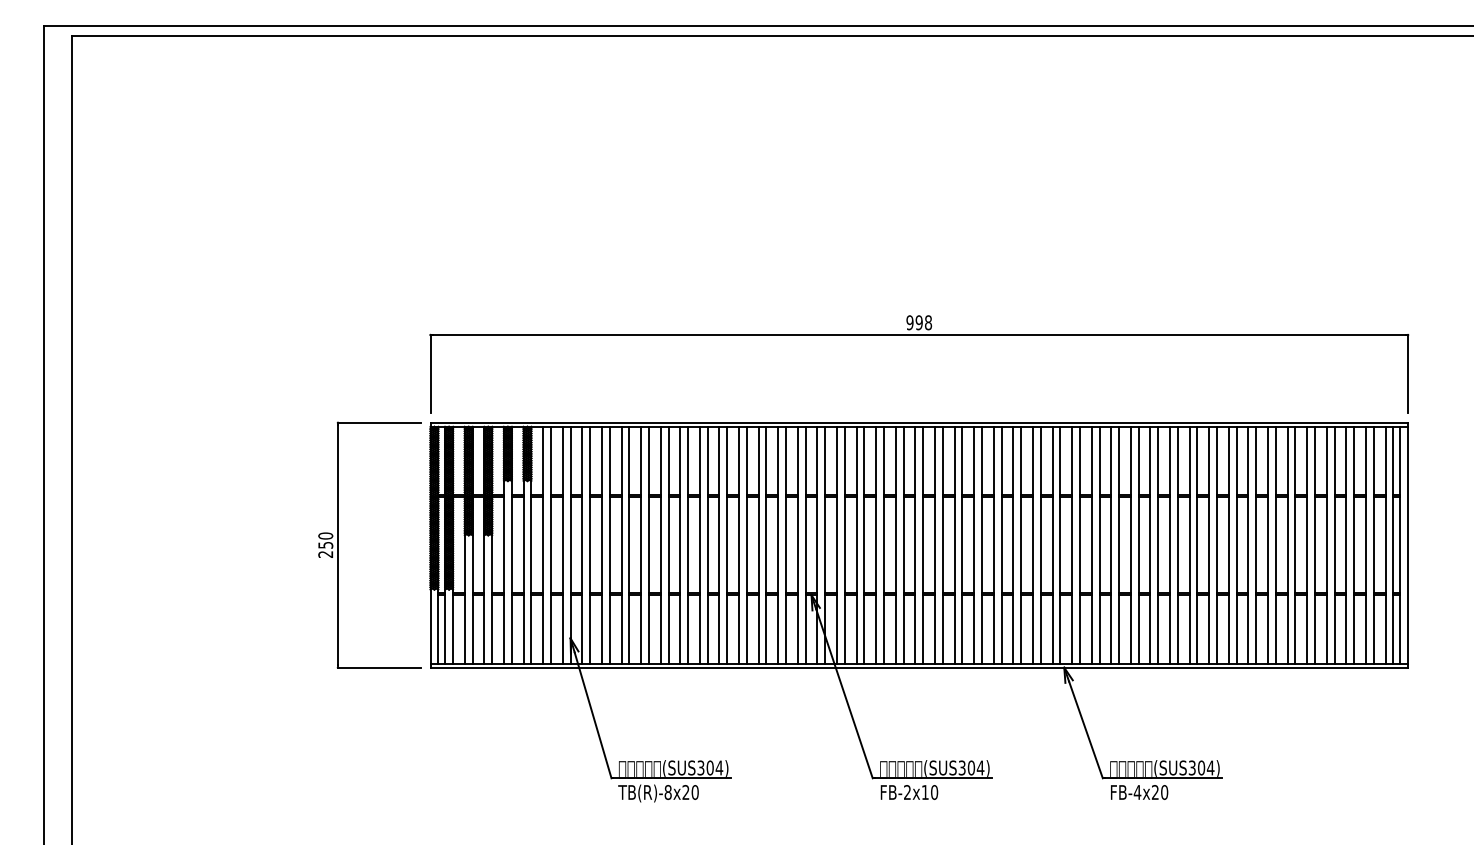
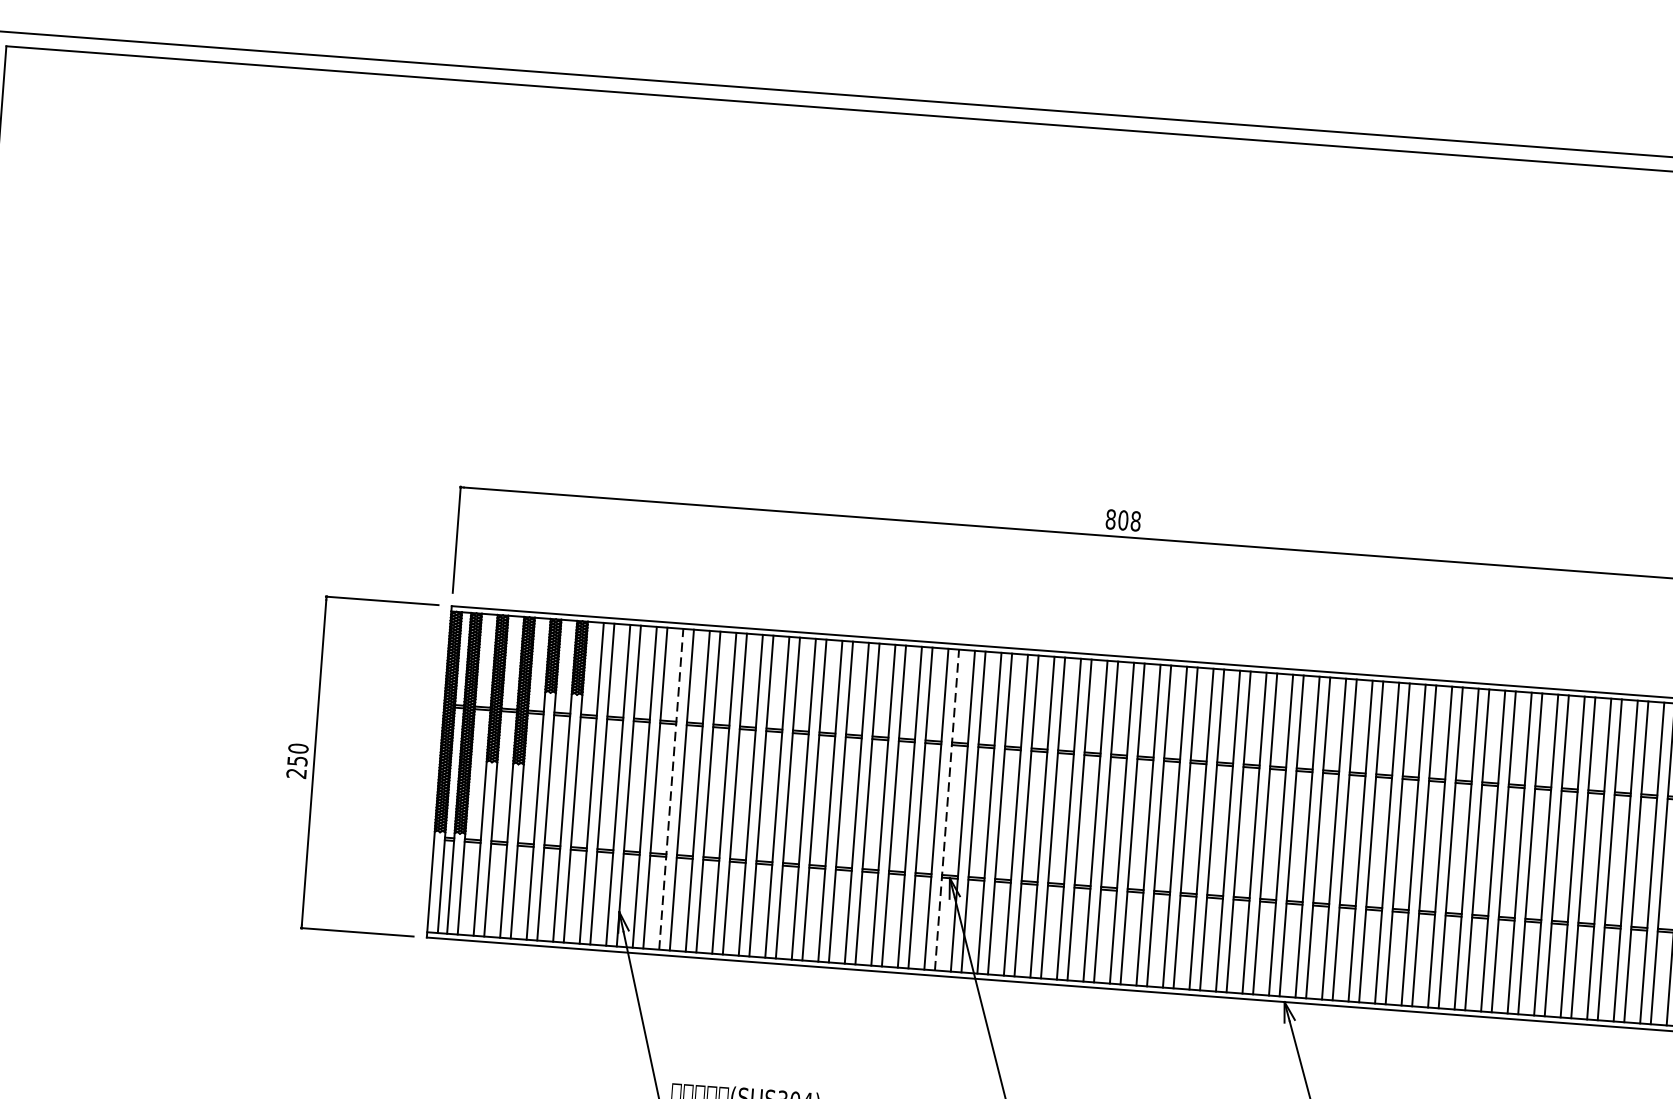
text: (914, 322) -> (1116, 519), 998 -> 808
line: (601, 545) -> (670, 789), solid -> dashed
line: (805, 545) -> (946, 810), solid -> dashed

